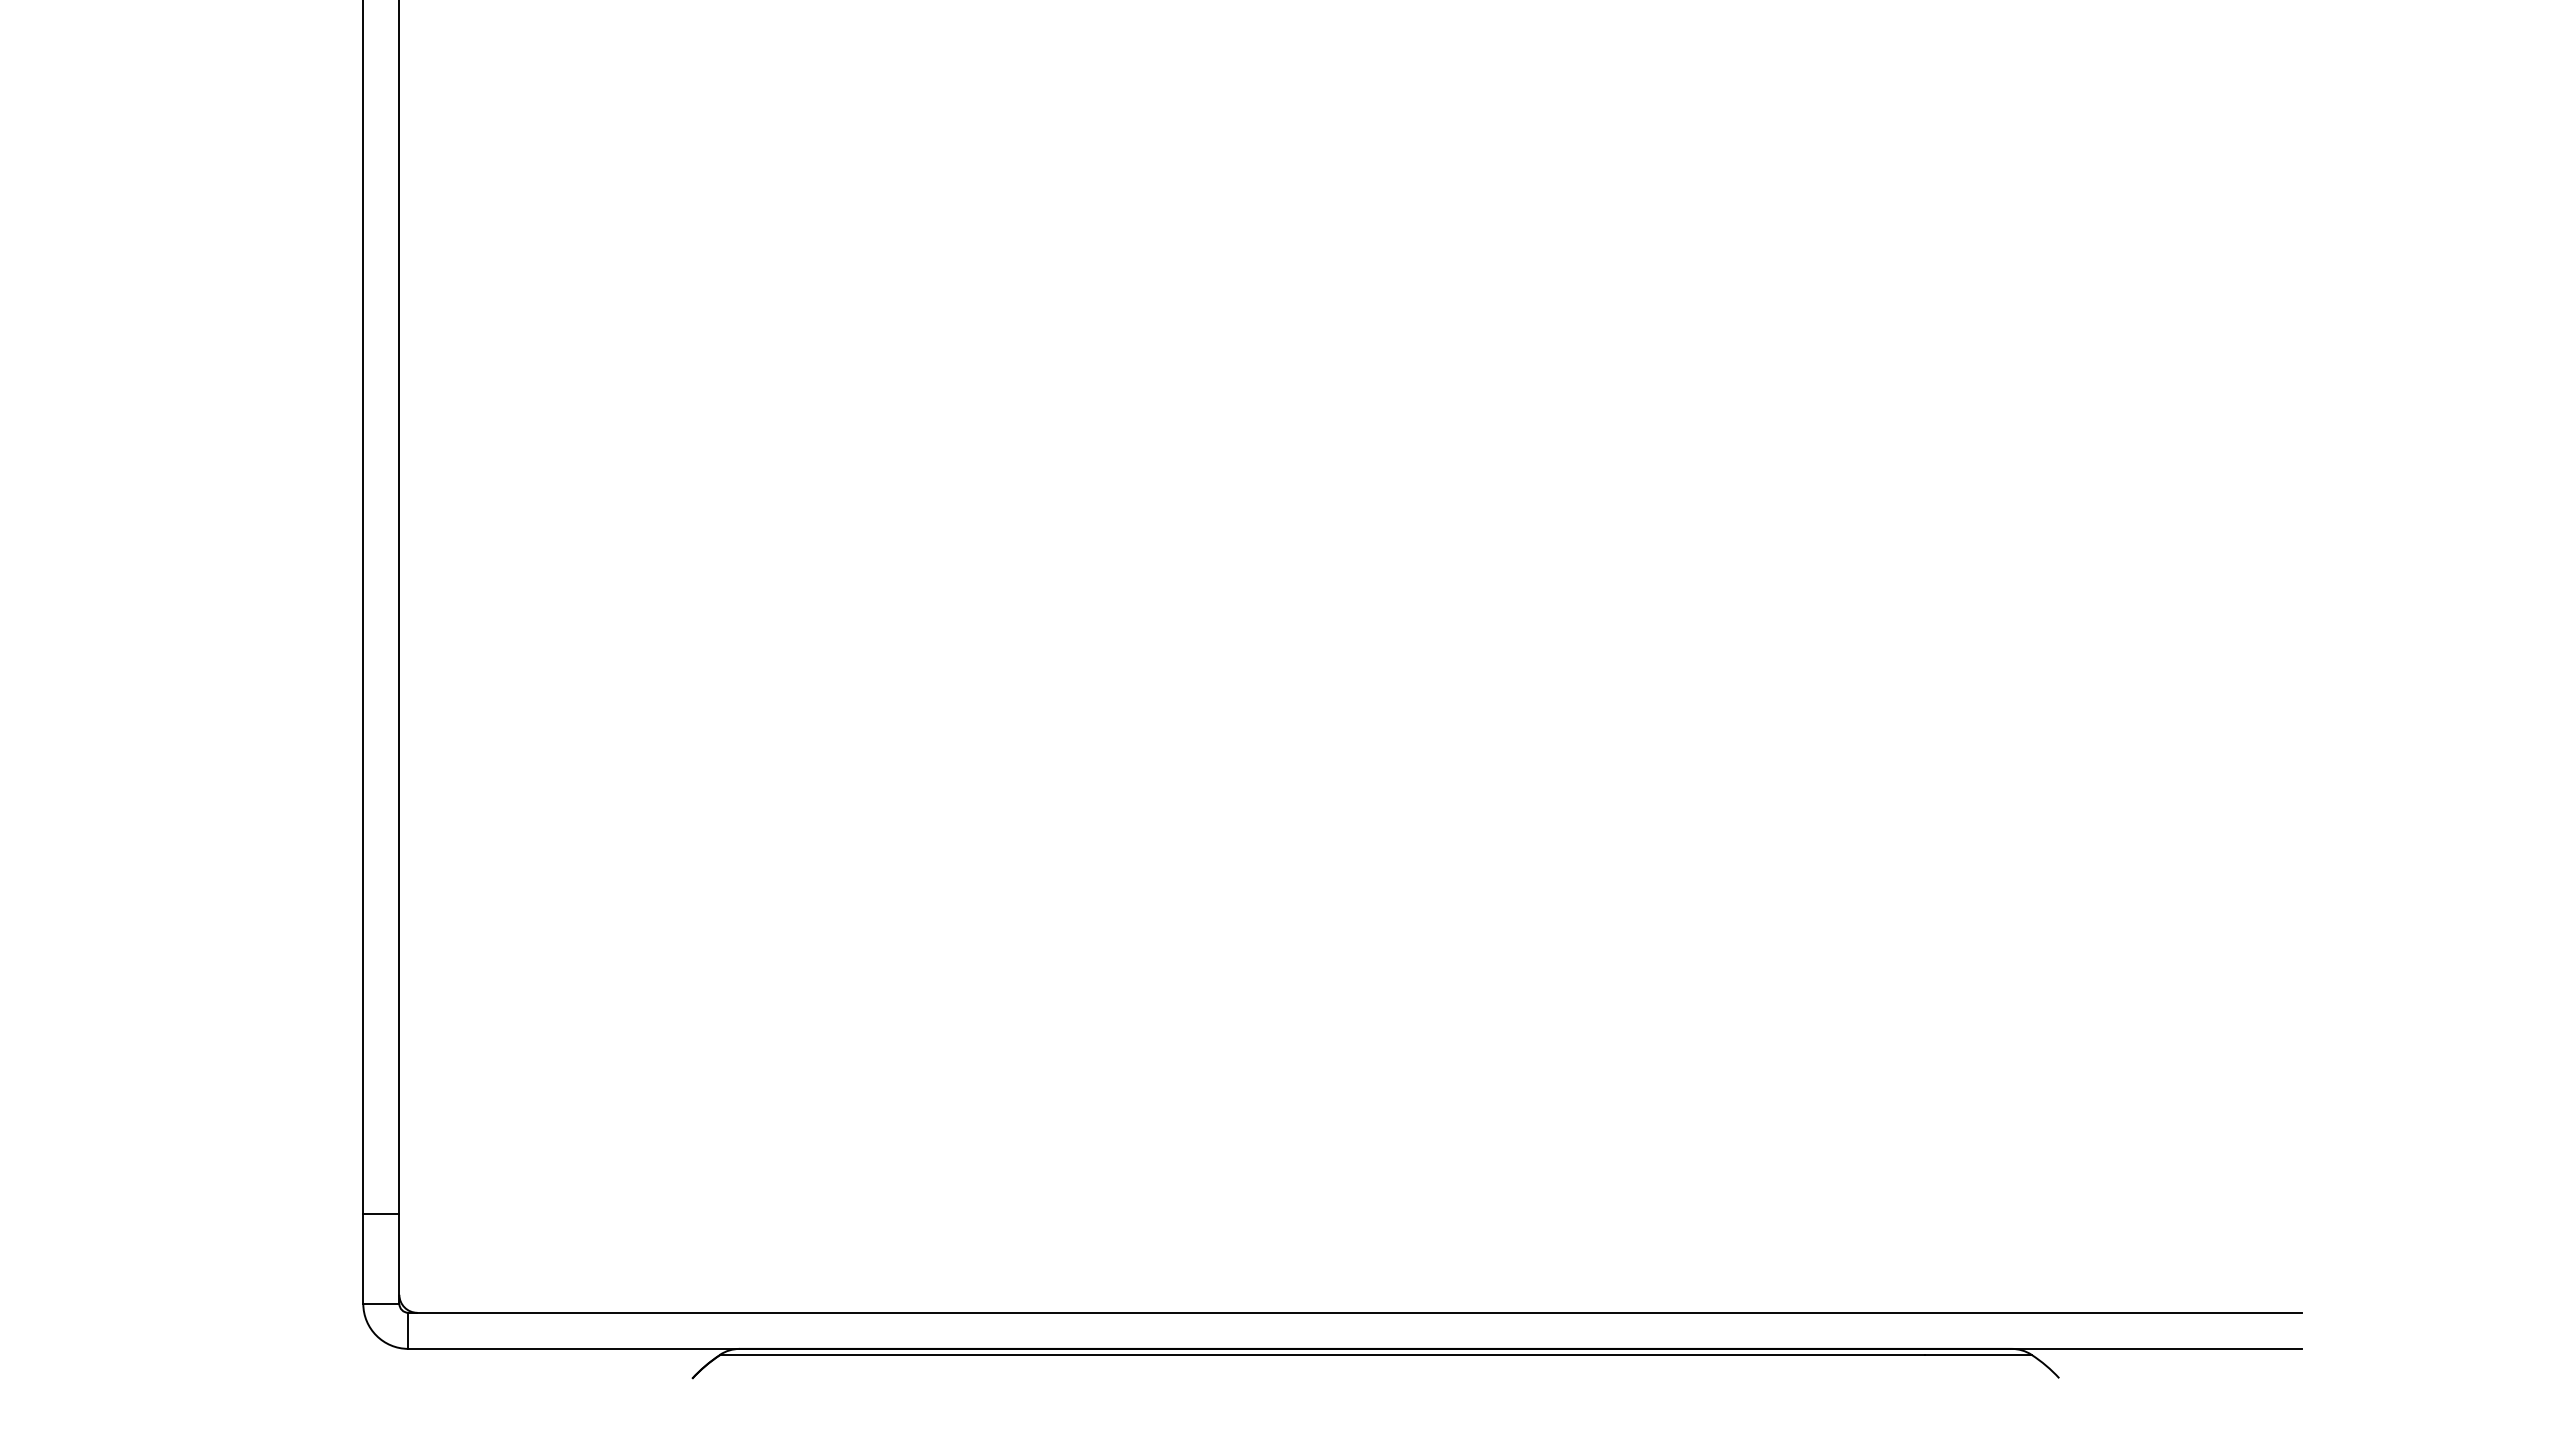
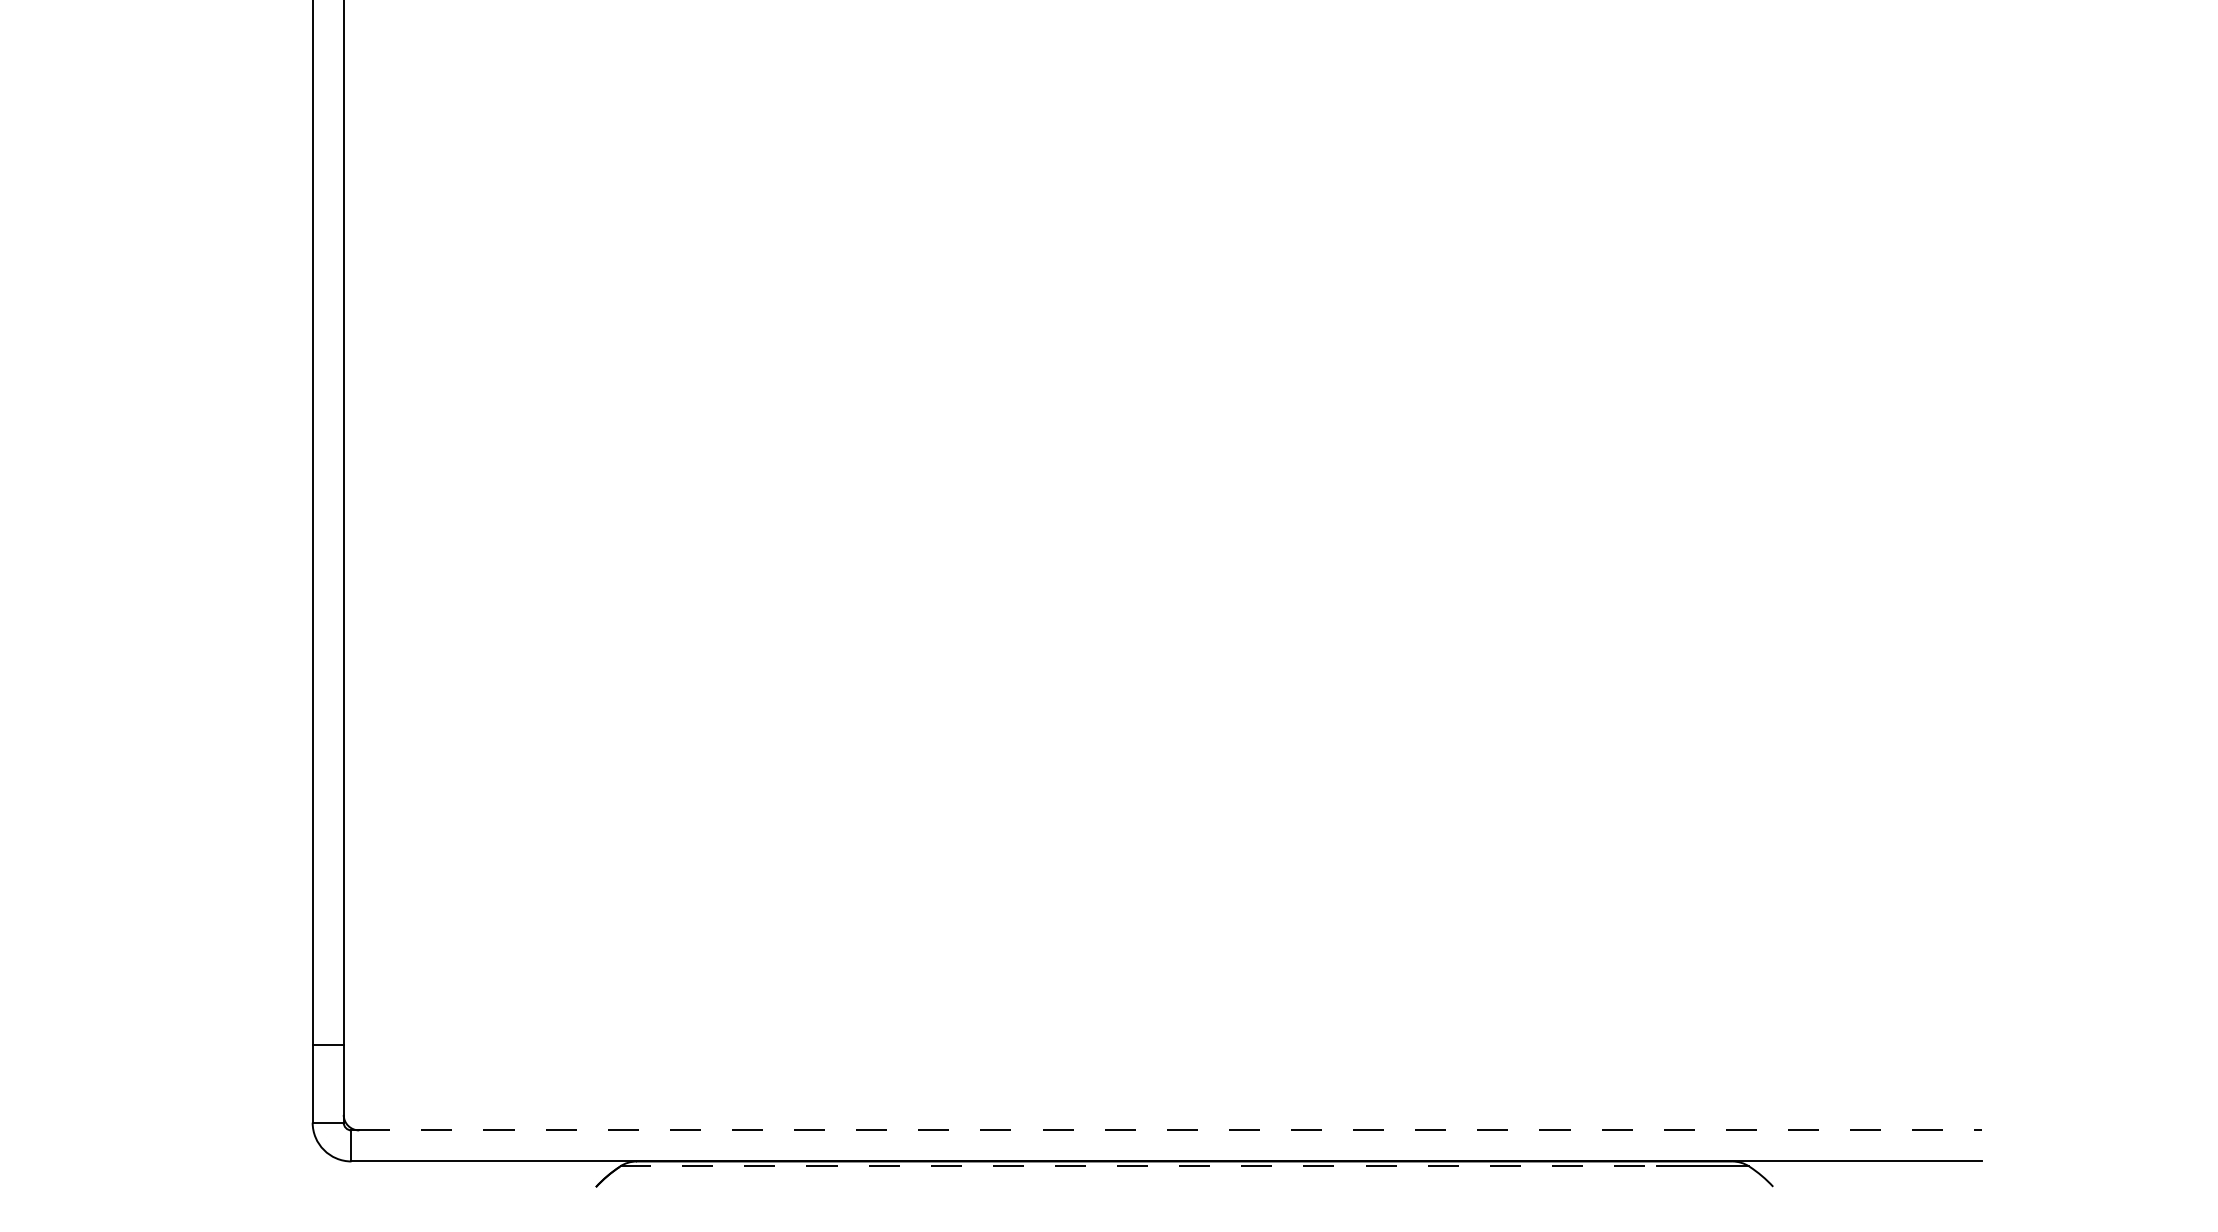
line: (1360, 1312) -> (1171, 1130), solid -> dashed
line: (1323, 1354) -> (1139, 1166), solid -> dashed

